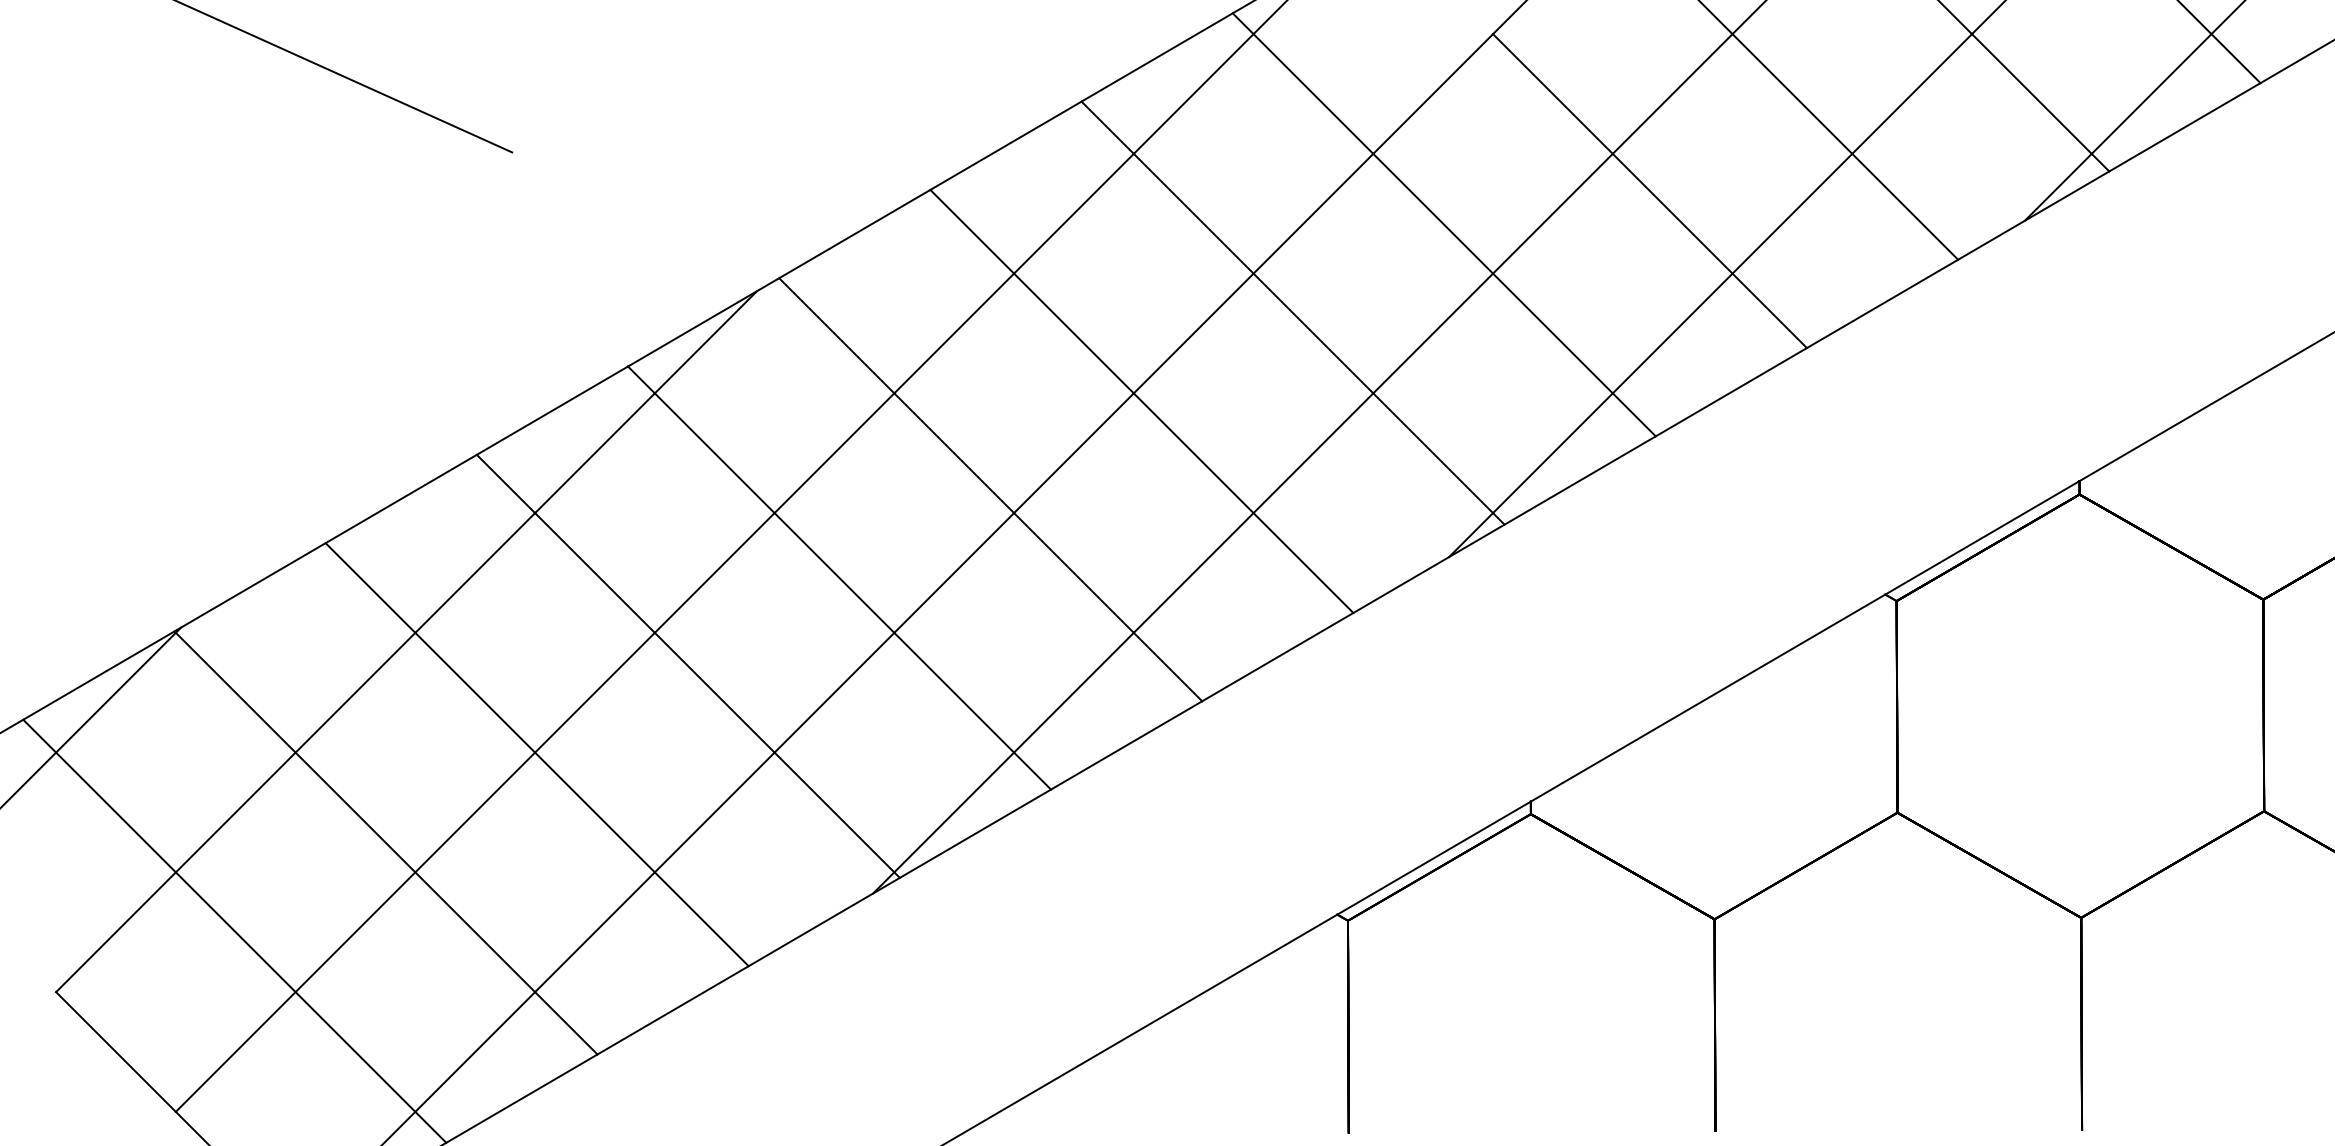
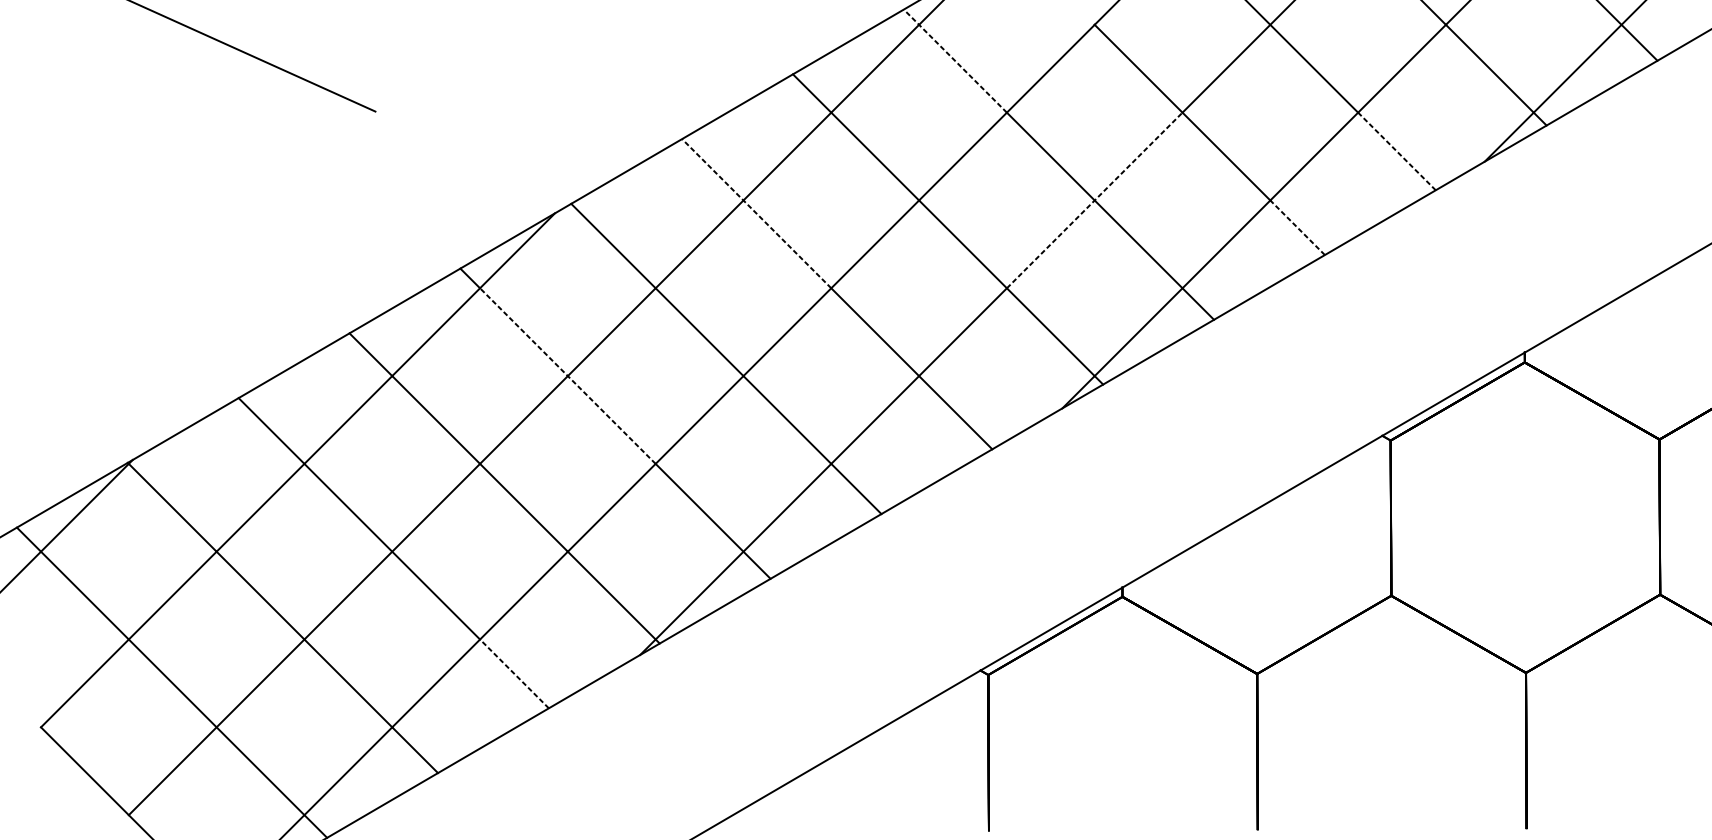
line: (1302, 83) -> (954, 61), solid -> dashed
line: (1905, 206) -> (1397, 151), solid -> dashed
line: (1493, 273) -> (1095, 200), solid -> dashed
line: (1032, 291) -> (757, 213), solid -> dashed
line: (1769, 310) -> (1297, 227), solid -> dashed
line: (774, 512) -> (567, 375), solid -> dashed
line: (701, 918) -> (514, 673), solid -> dashed

